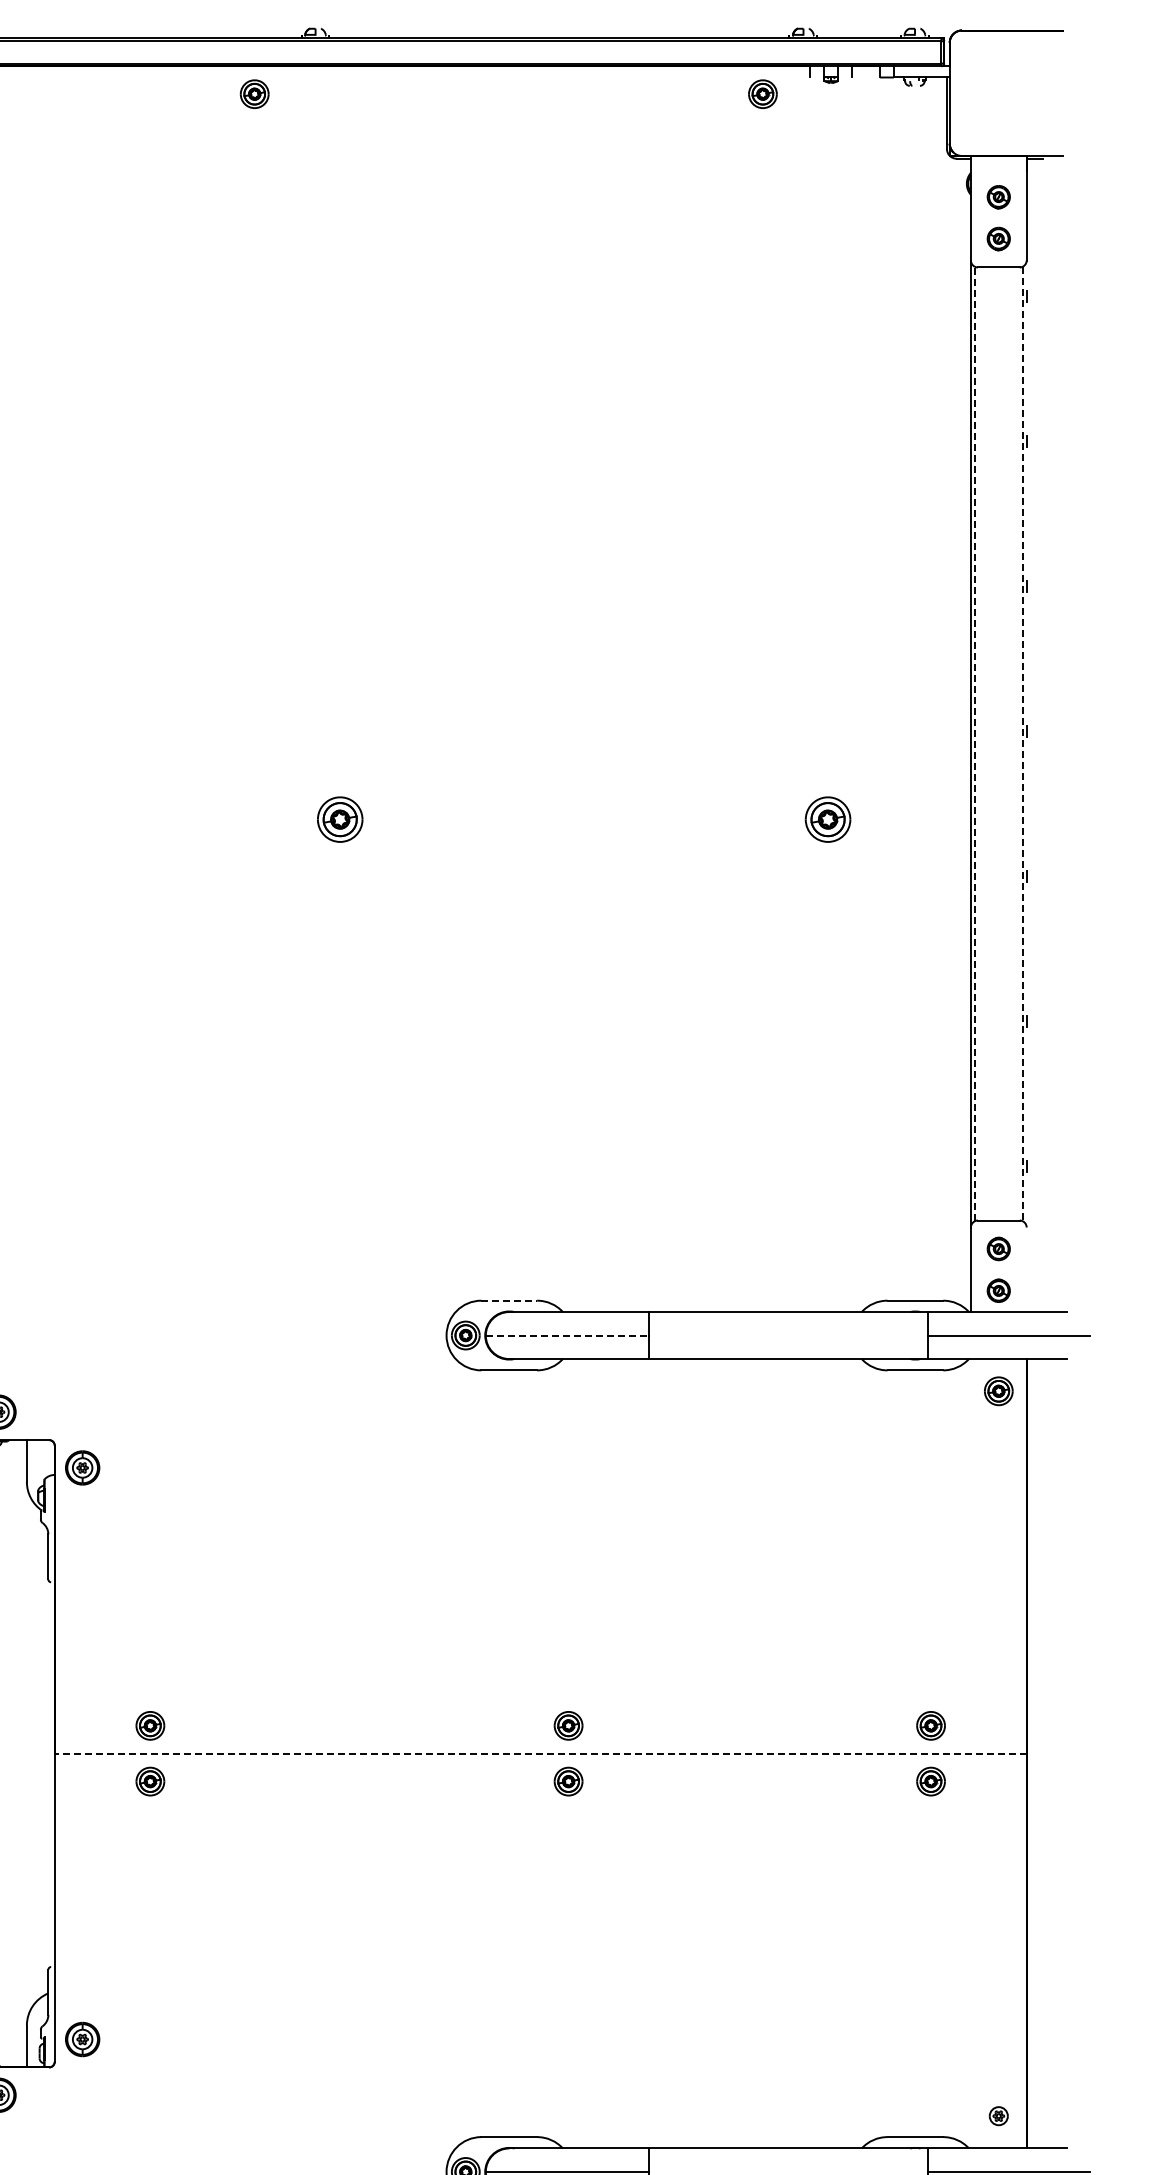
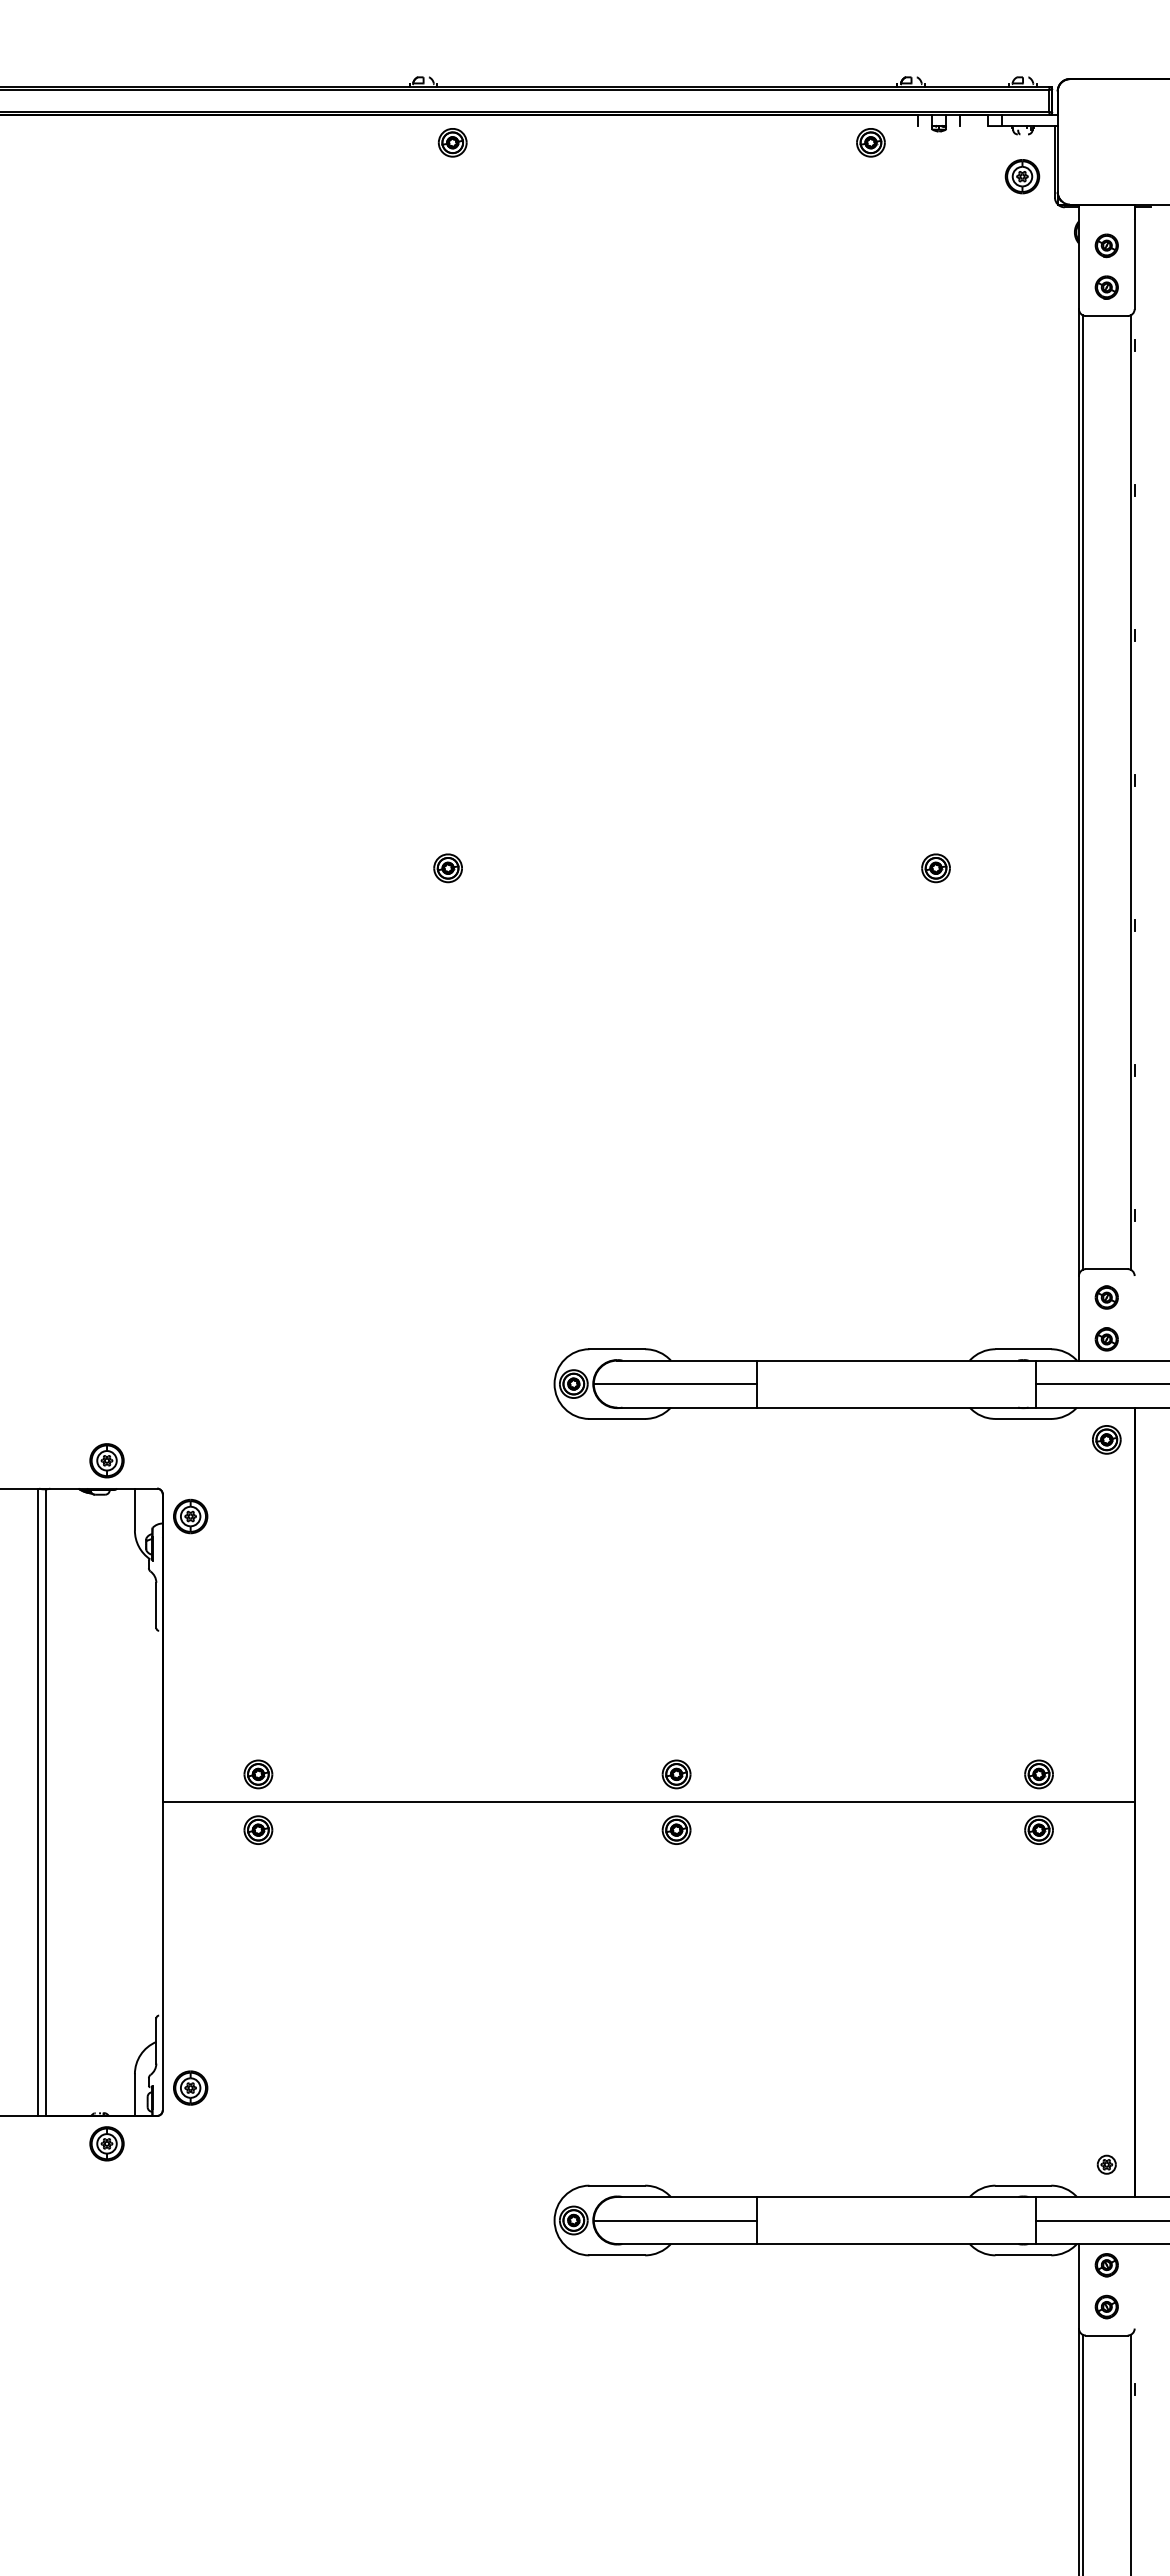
part: (254, 93) -> (452, 142), moved
part: (914, 127) -> (1022, 176), added
line: (975, 743) -> (1083, 792), dashed -> solid
line: (1022, 744) -> (1130, 793), dashed -> solid
part: (339, 819) -> (447, 868), size x0.62
part: (827, 819) -> (935, 868), size x0.62
line: (509, 1300) -> (617, 1349), dashed -> solid
line: (567, 1335) -> (675, 1384), dashed -> solid
line: (540, 1753) -> (648, 1802), dashed -> solid

